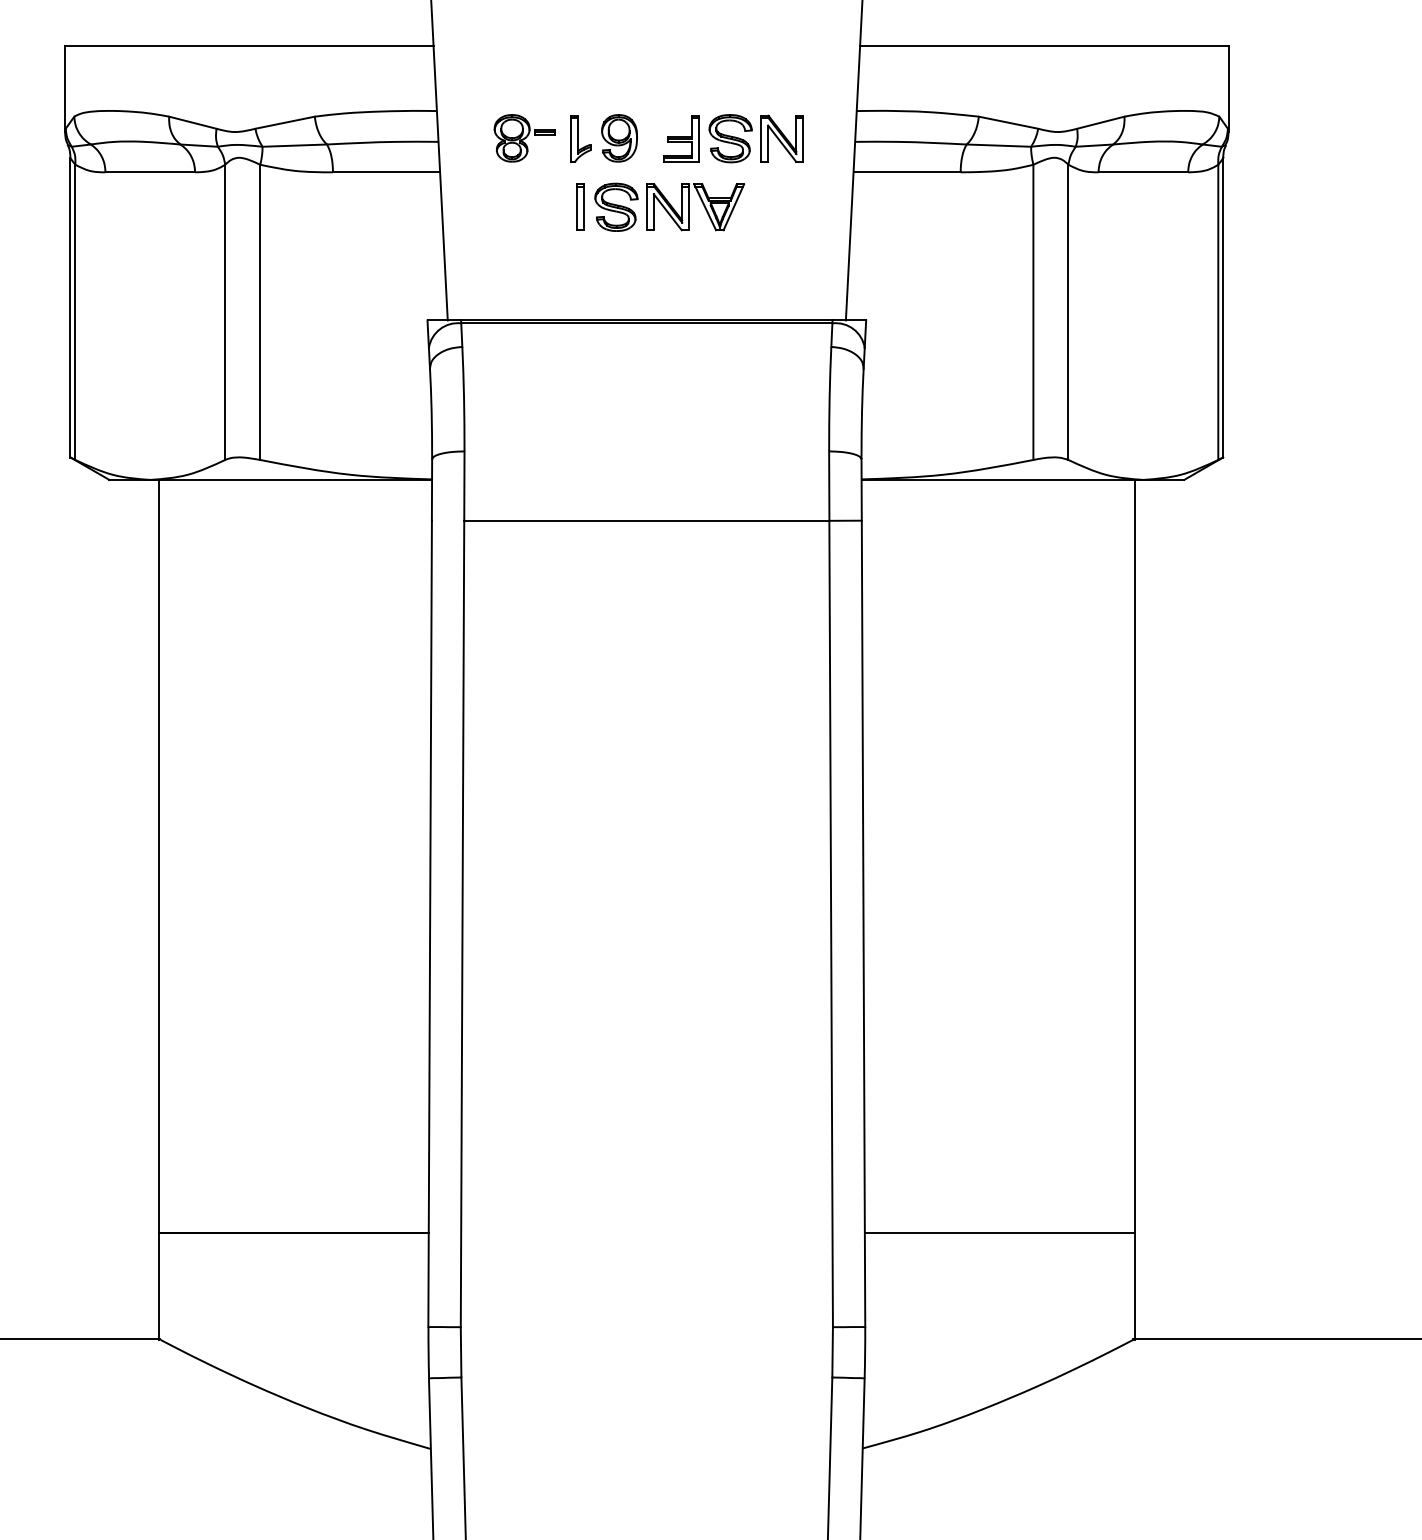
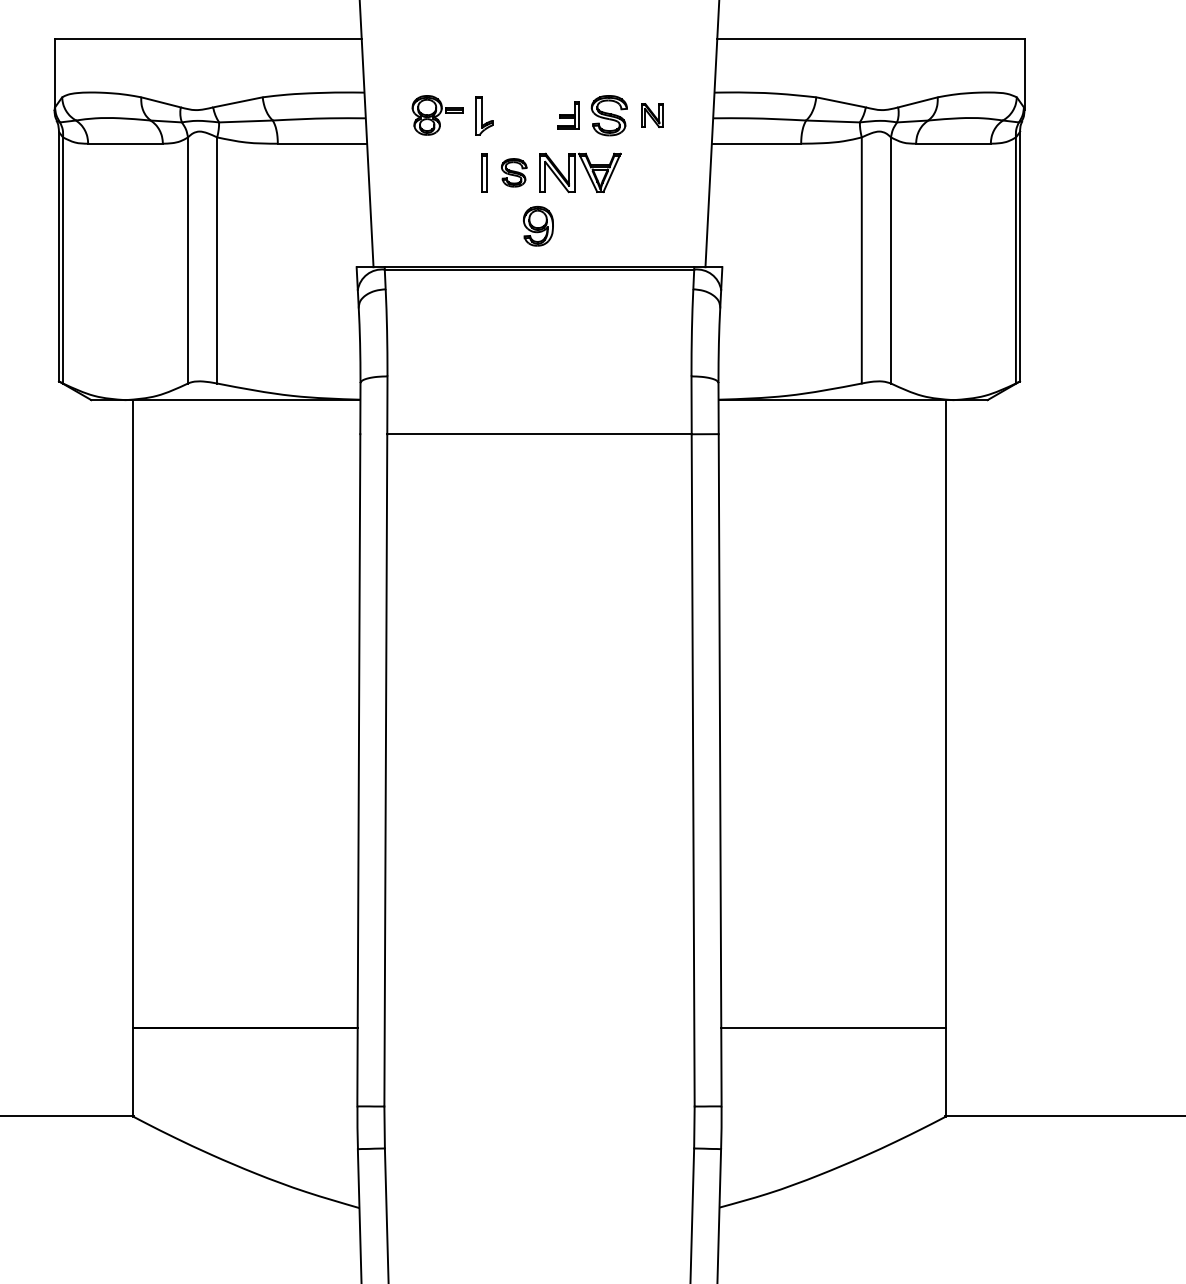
part: (619, 138) -> (538, 226), moved
part: (681, 138) -> (568, 115), size x0.7
part: (781, 138) -> (651, 115), size x0.6
part: (616, 206) -> (514, 172), size x0.7

